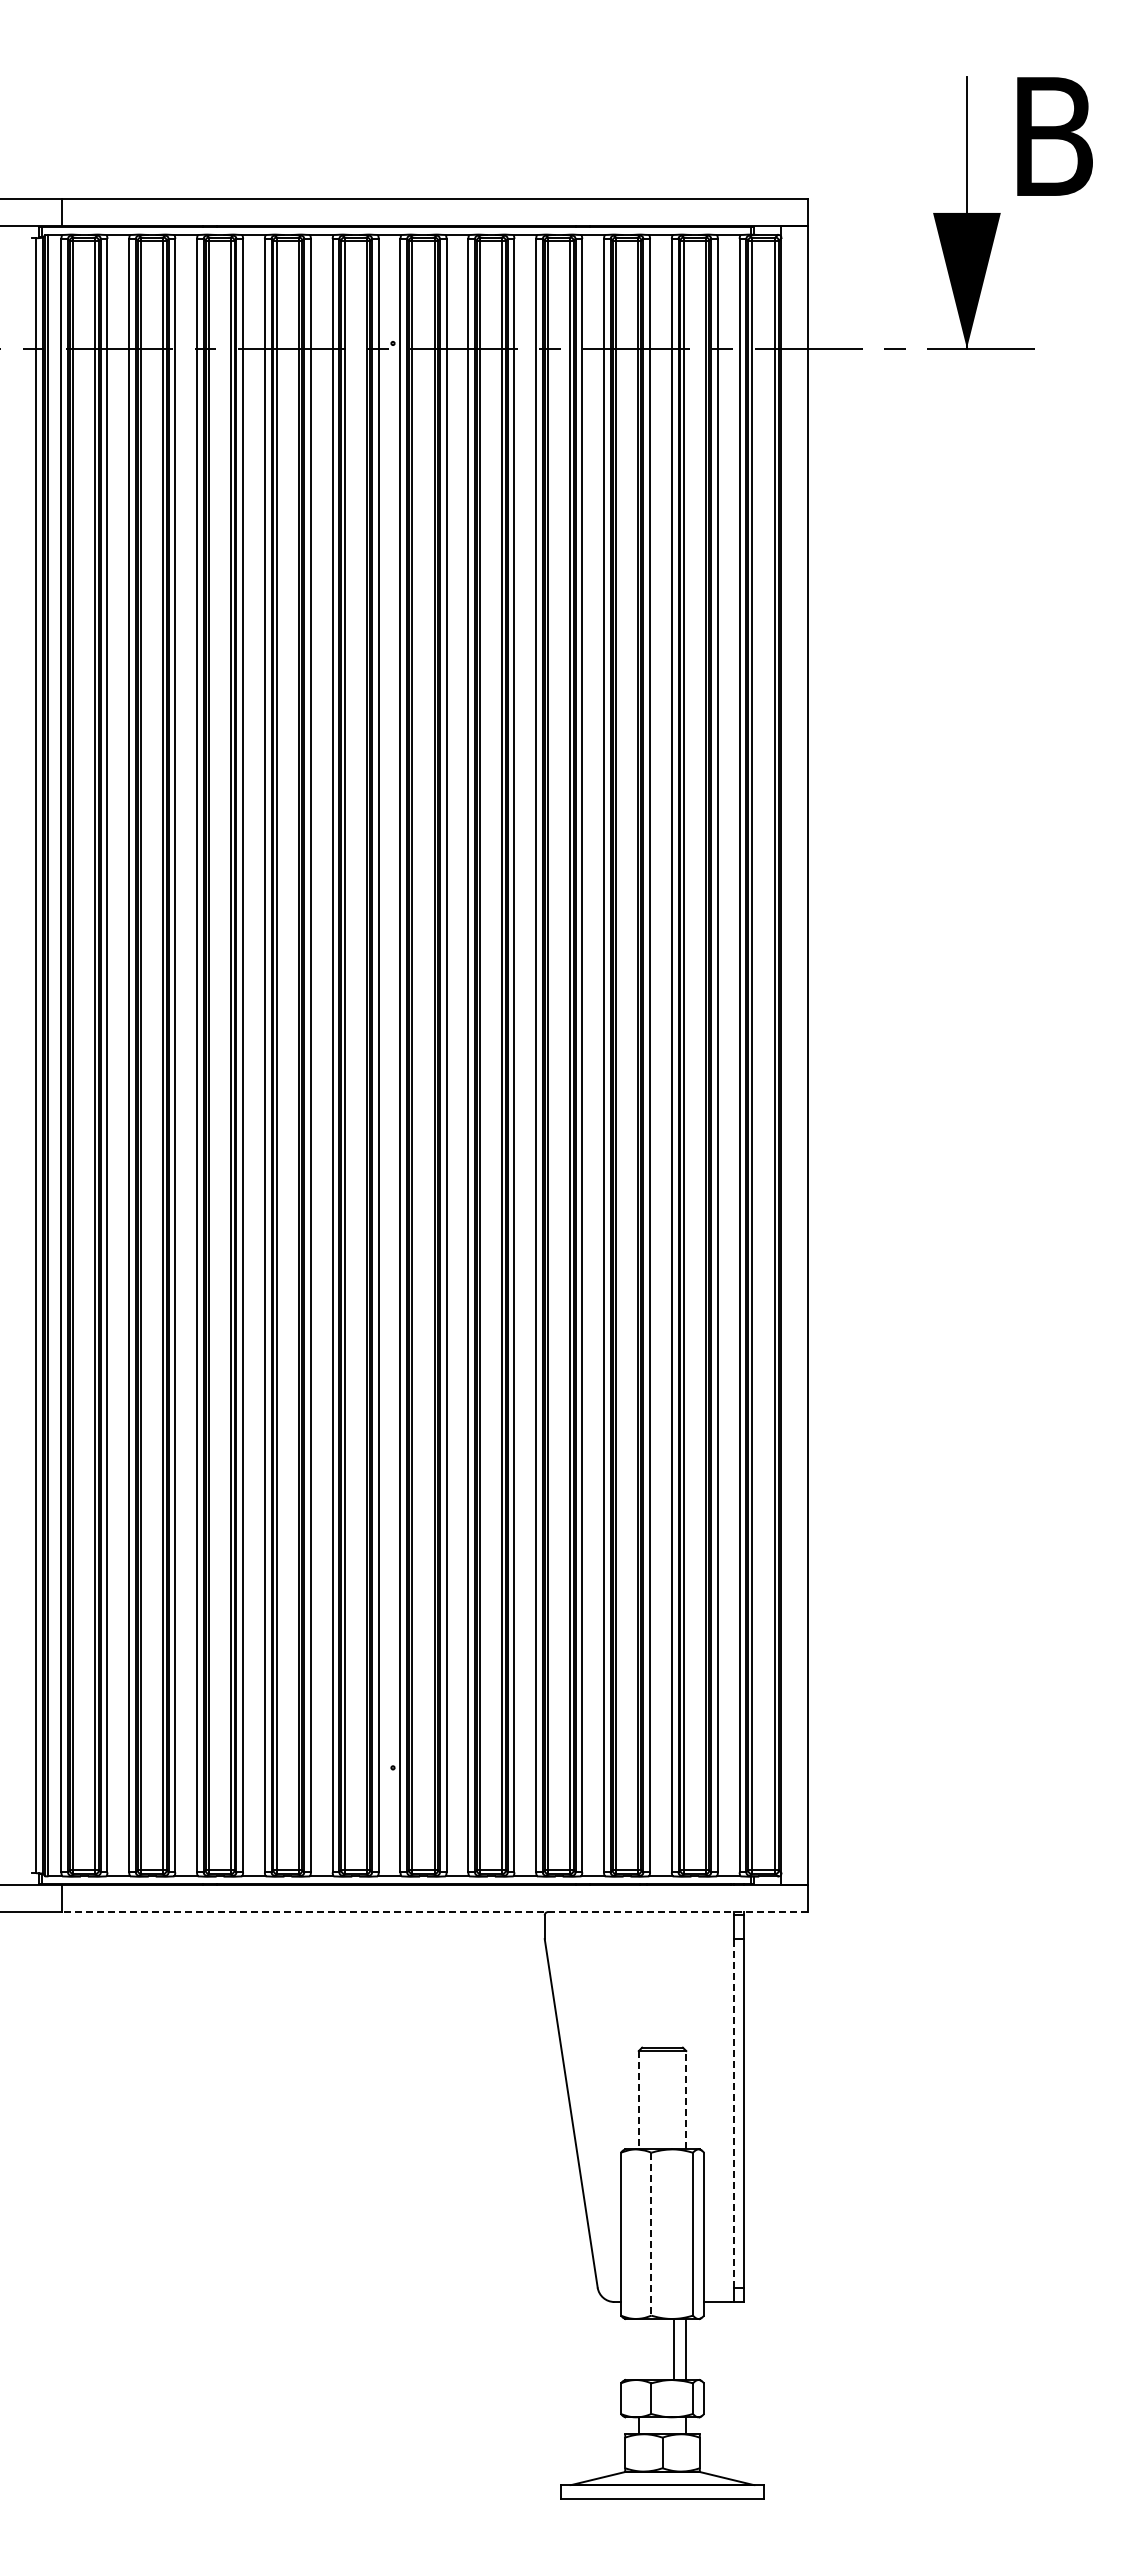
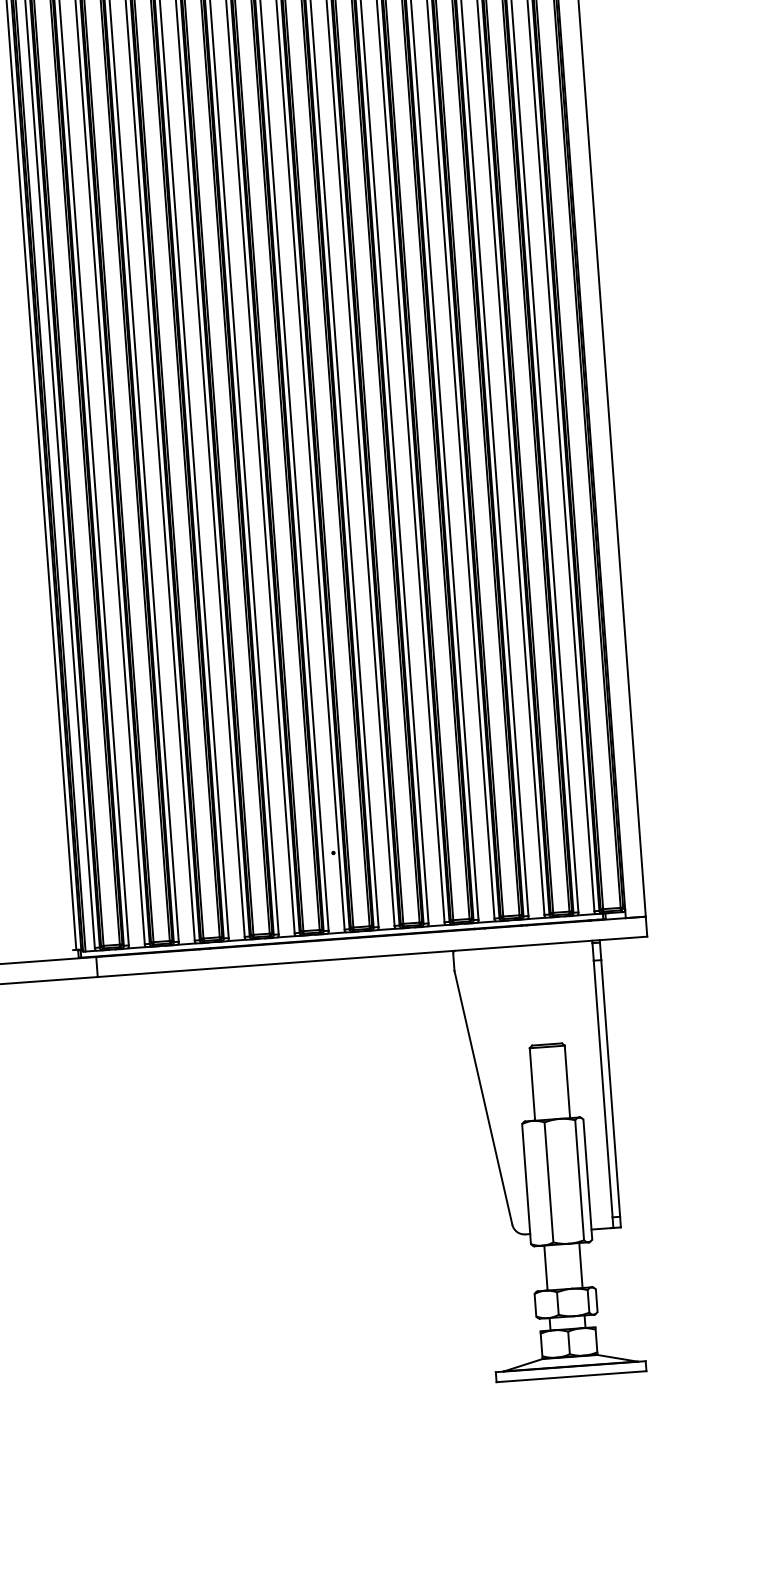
line: (434, 1912) -> (371, 957), dashed -> solid
line: (686, 2099) -> (567, 1081), dashed -> solid
line: (638, 2100) -> (532, 1084), dashed -> solid
line: (733, 2112) -> (602, 1088), dashed -> solid
line: (651, 2234) -> (549, 1182), dashed -> solid
line: (673, 2349) -> (545, 1268), moved

